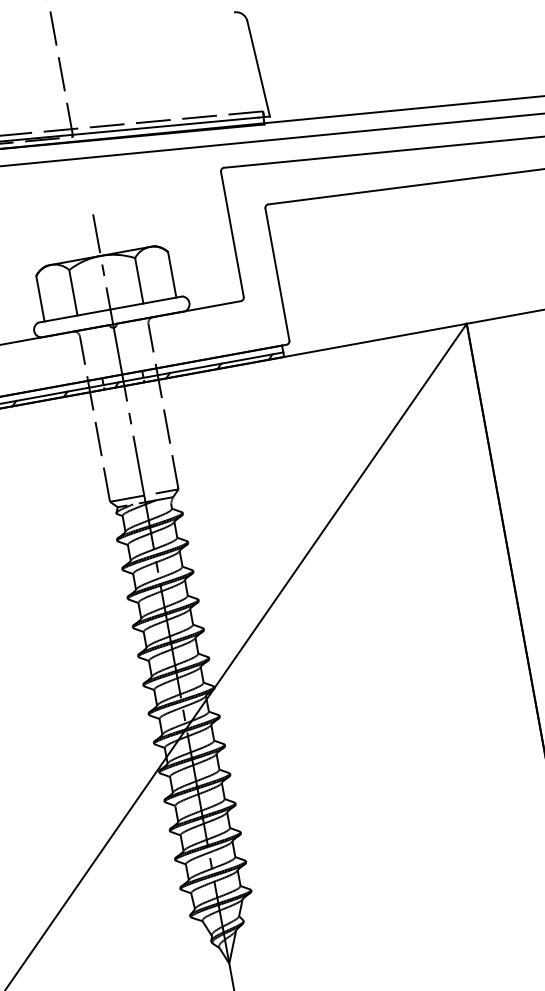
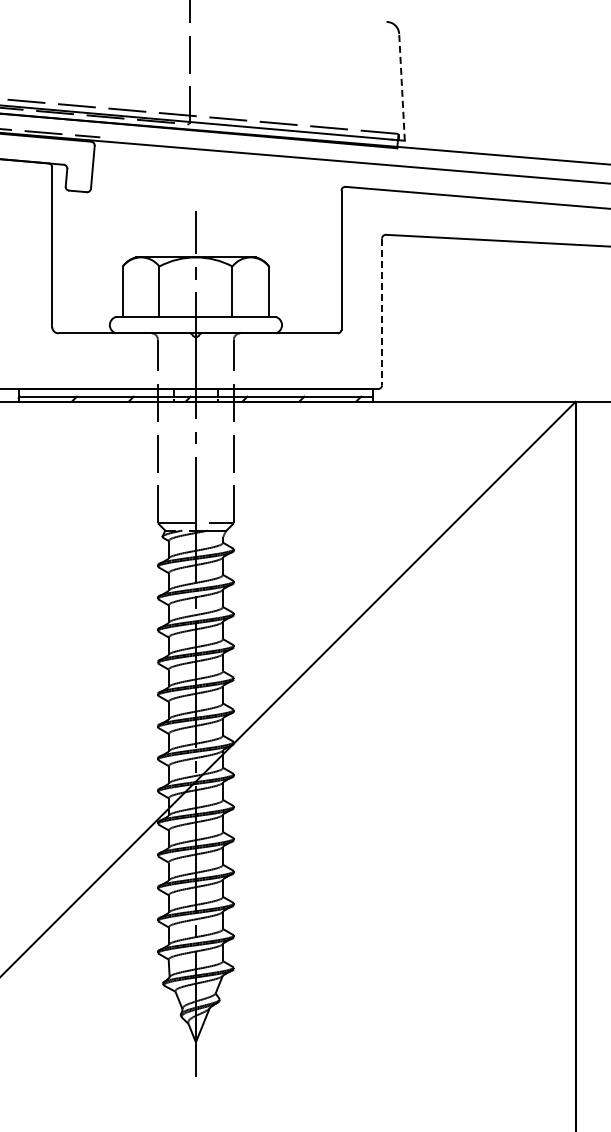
line: (258, 68) -> (401, 86), solid -> dashed
line: (277, 275) -> (382, 312), solid -> dashed

